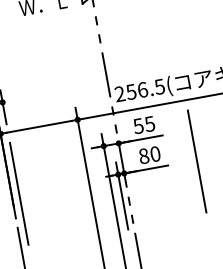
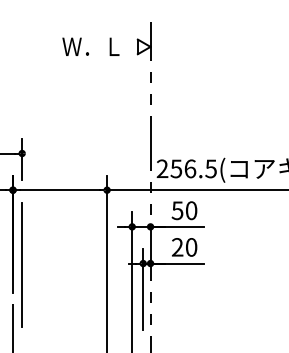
text: (149, 123) -> (191, 210), 55 -> 50
text: (143, 156) -> (177, 247), 80 -> 20
line: (196, 161) -> (238, 264), removed

